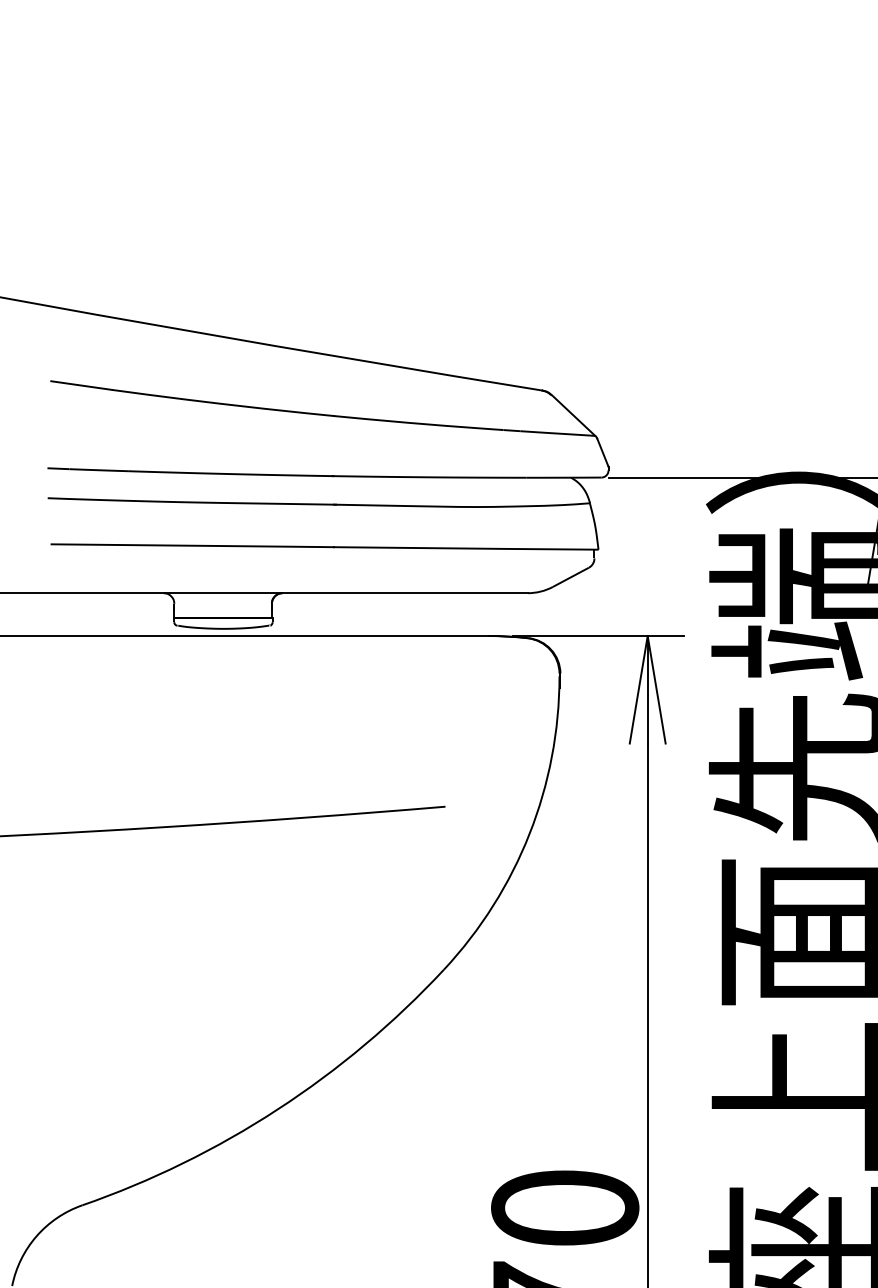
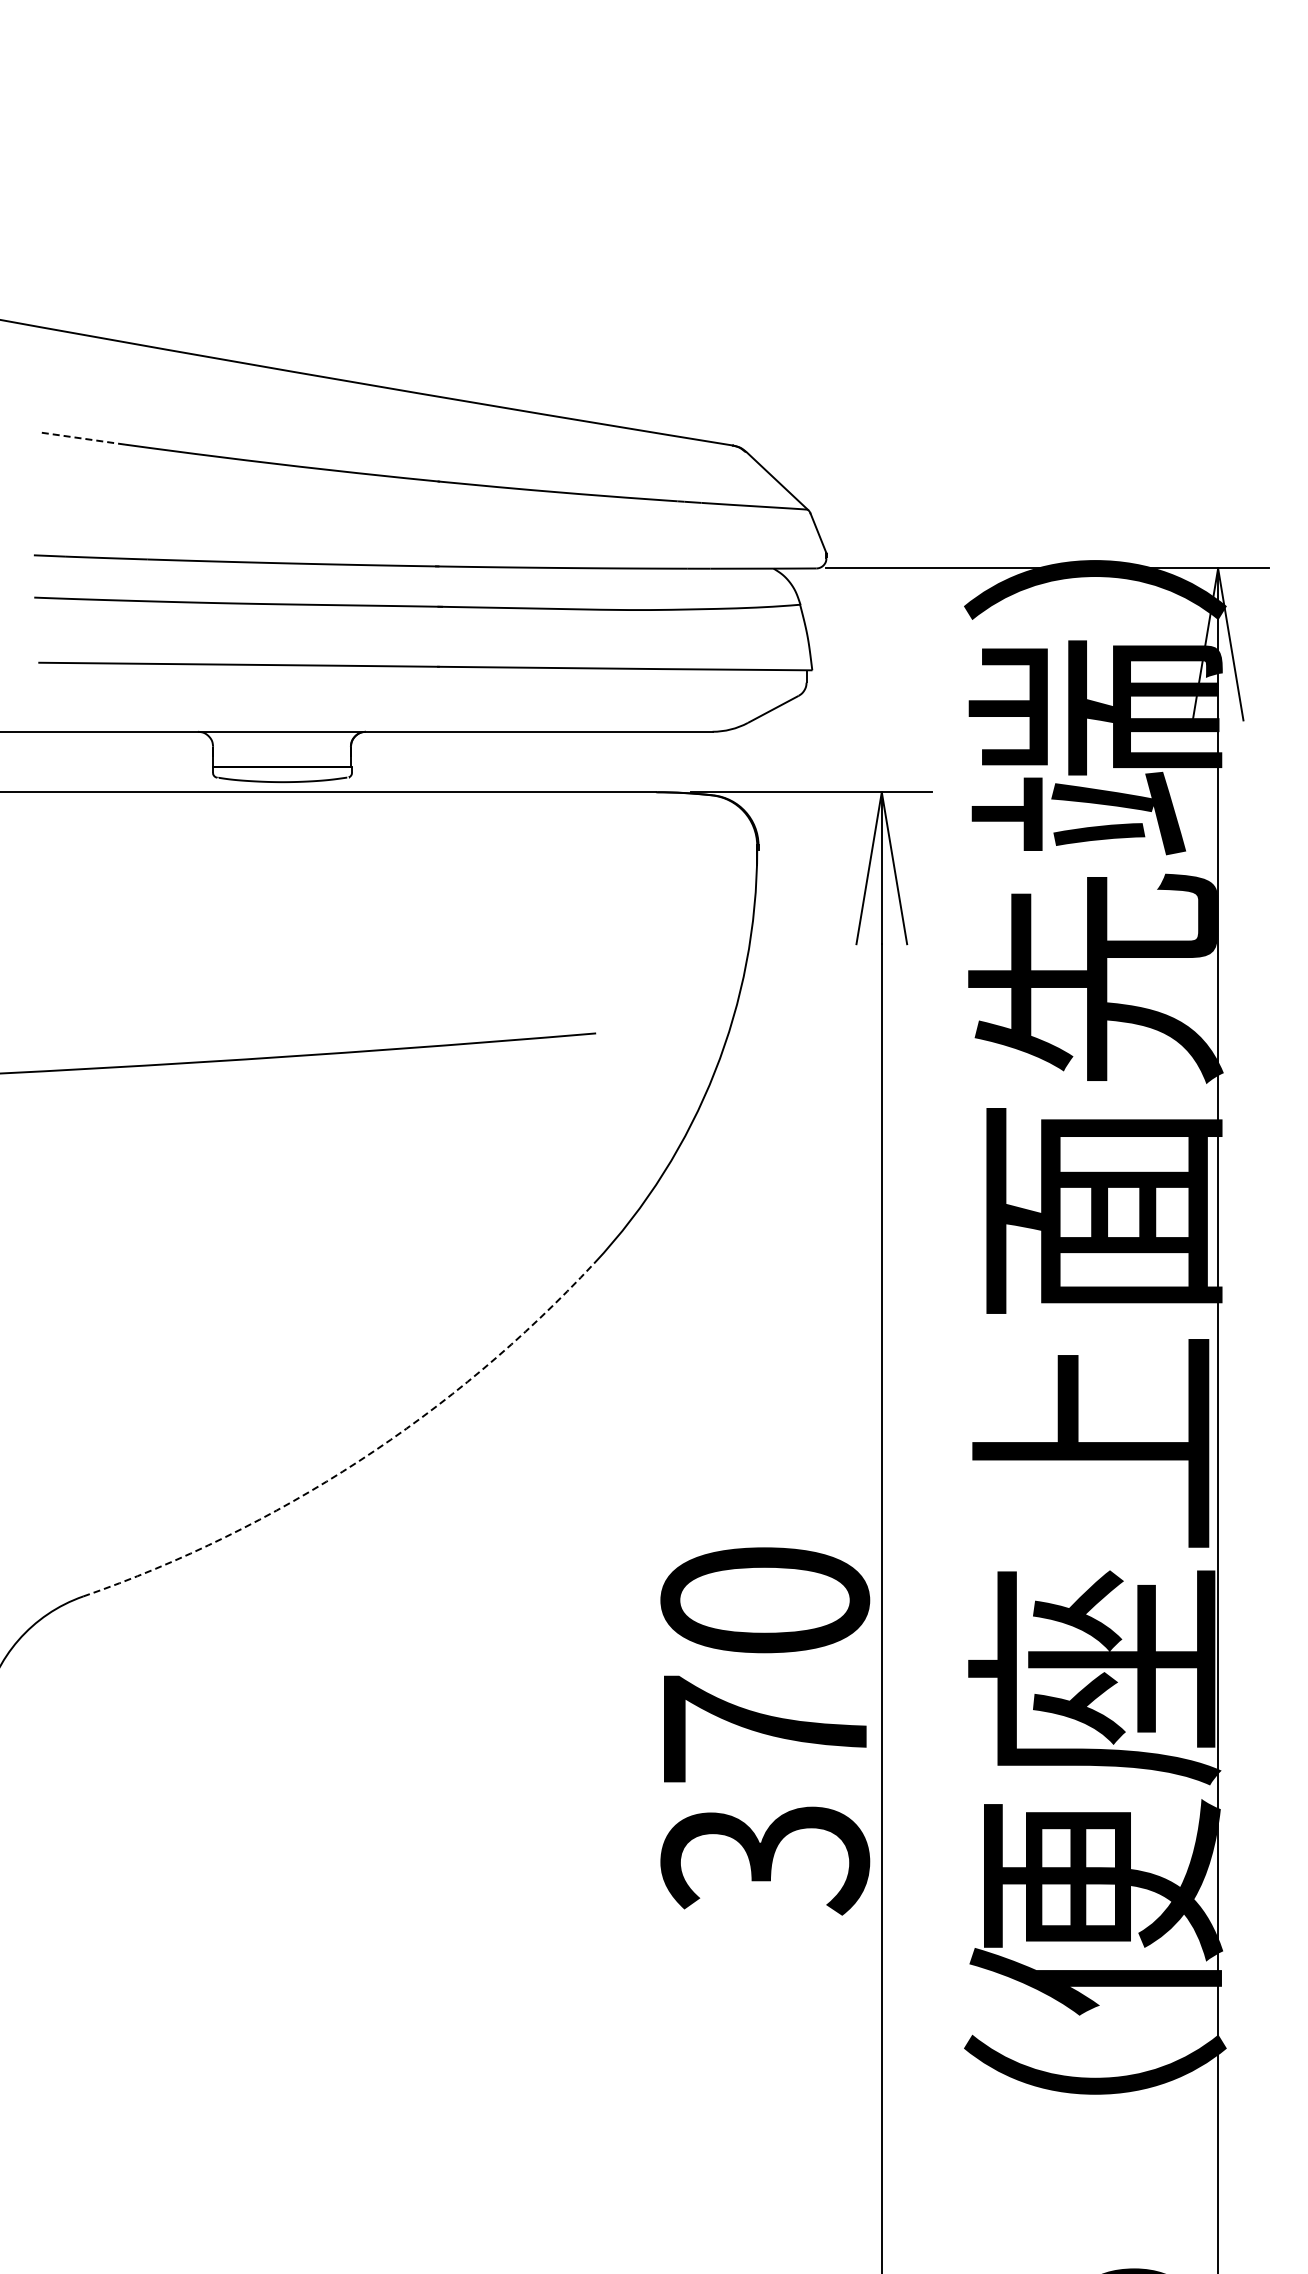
line: (81, 385) -> (81, 438), solid -> dashed
arc: (277, 1109) -> (359, 1461), solid -> dashed

